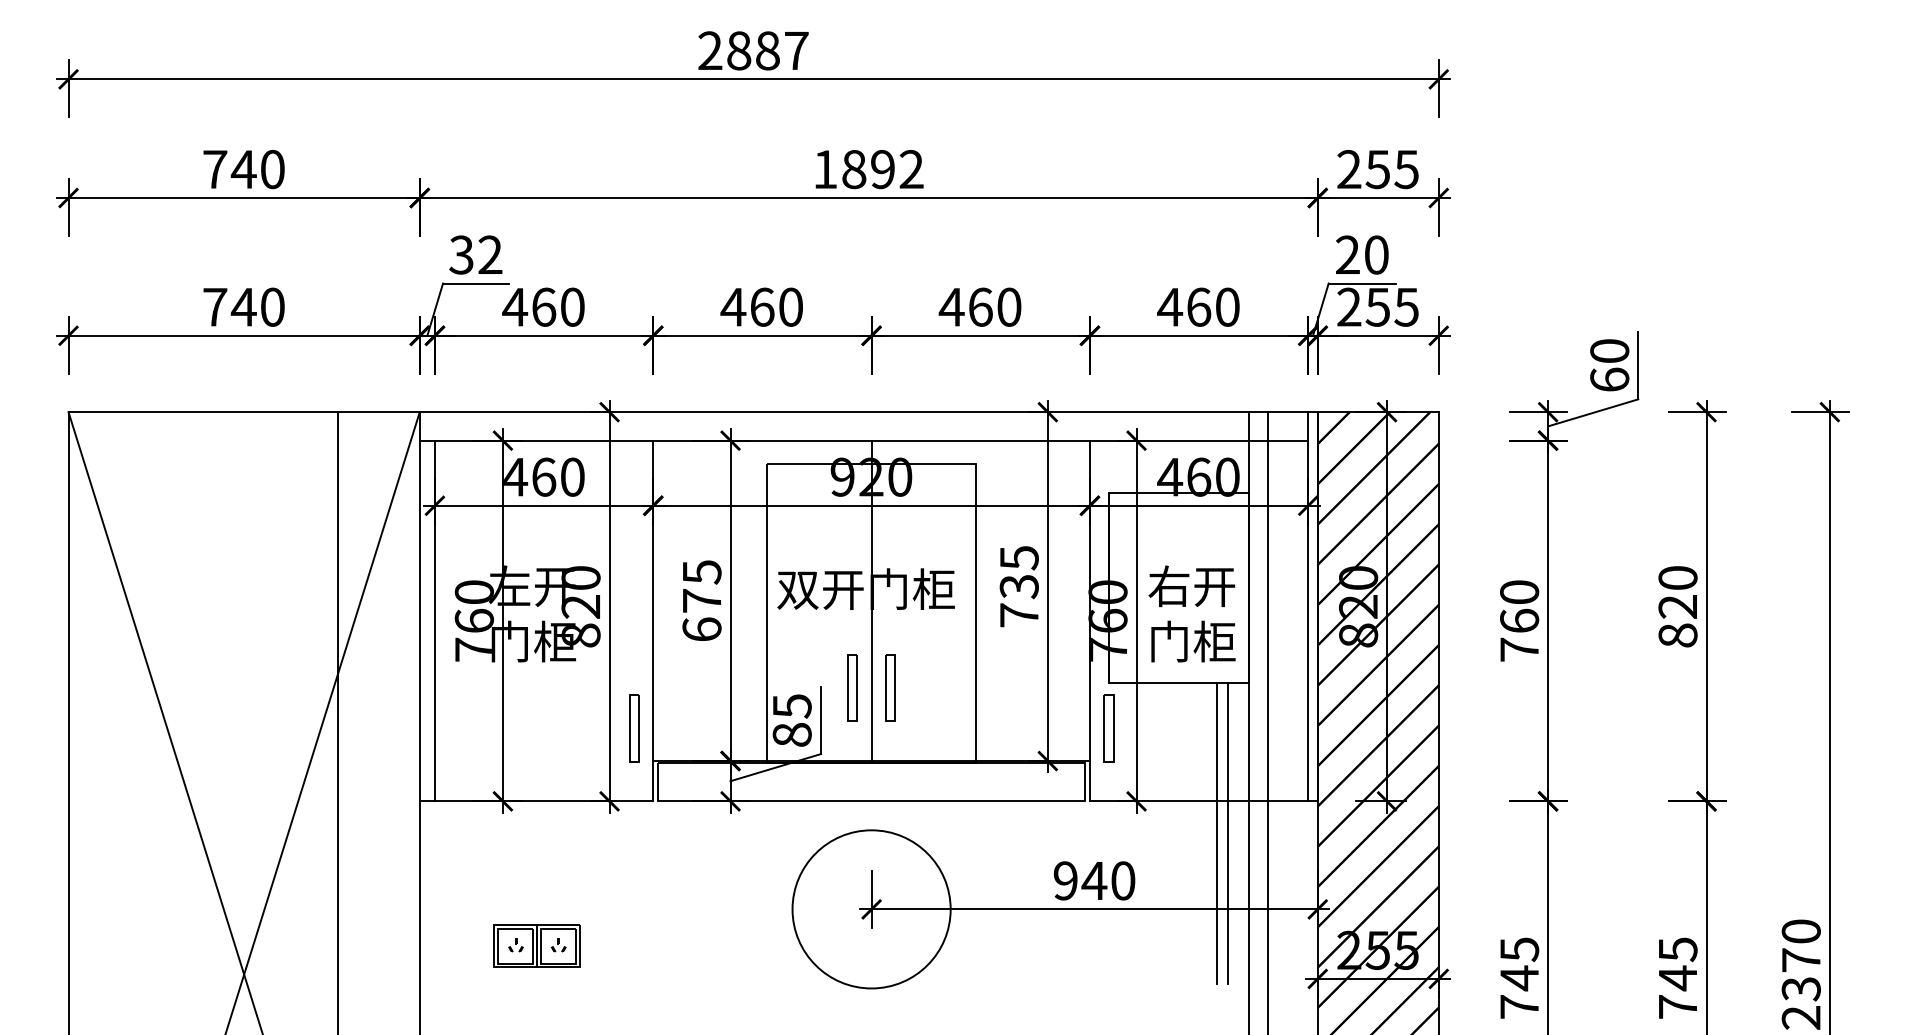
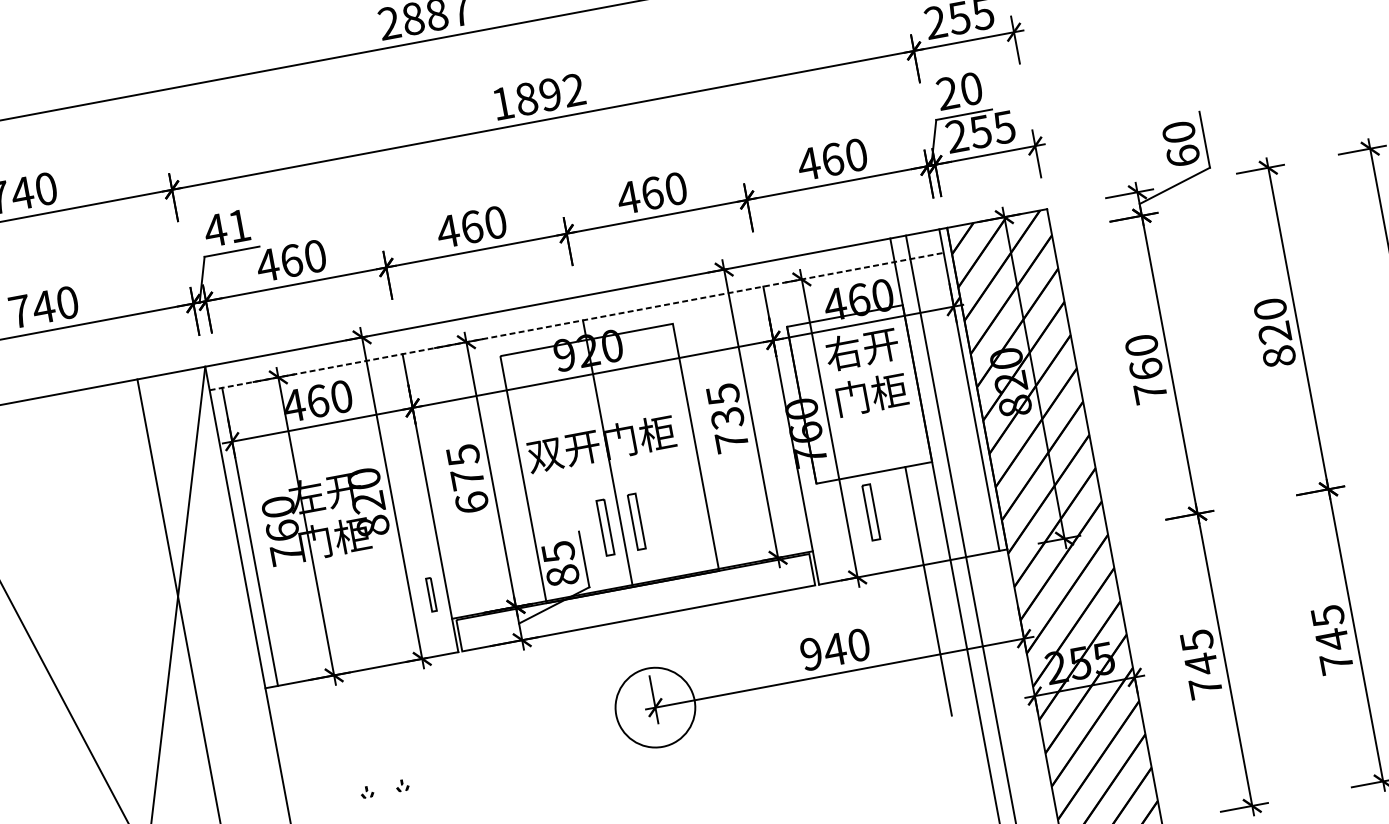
text: (475, 254) -> (226, 227), 32 -> 41
line: (864, 440) -> (577, 321), solid -> dashed
text: (1191, 613) -> (866, 371), moved
part: (634, 728) -> (431, 594), size x0.6
part: (1108, 728) -> (871, 512), moved
line: (1227, 832) -> (937, 589), removed
circle: (871, 909) -> (655, 707), size x0.6
part: (536, 945) -> (384, 789), removed

